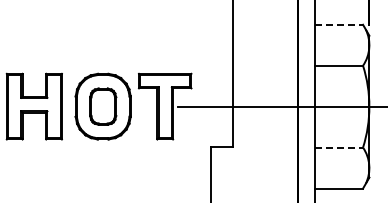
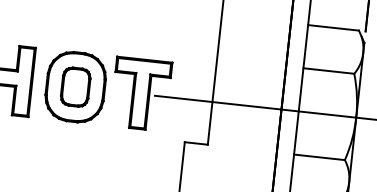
line: (339, 24) -> (334, 27), dashed -> solid
line: (339, 147) -> (320, 157), dashed -> solid

